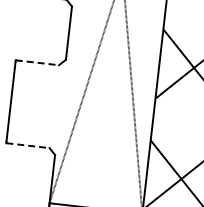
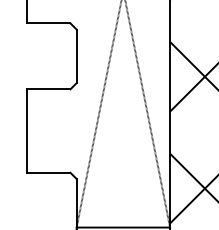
line: (37, 62) -> (48, 89), dashed -> solid
line: (27, 145) -> (48, 172), dashed -> solid

